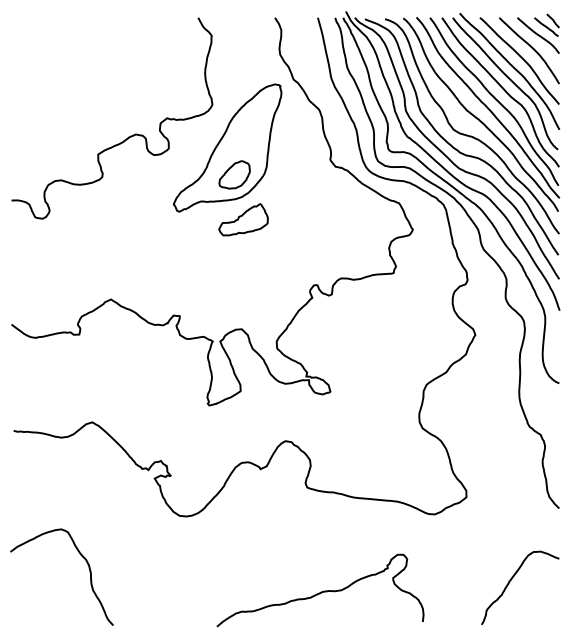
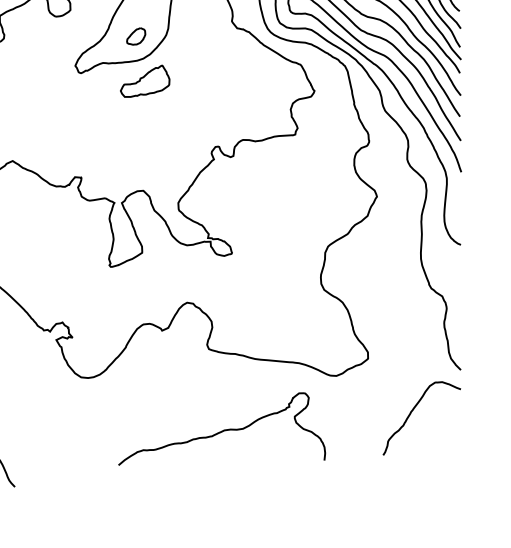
part: (234, 174) -> (136, 36), size x0.6
curve: (512, 579) -> (414, 410), moved
curve: (321, 591) -> (223, 430), moved

